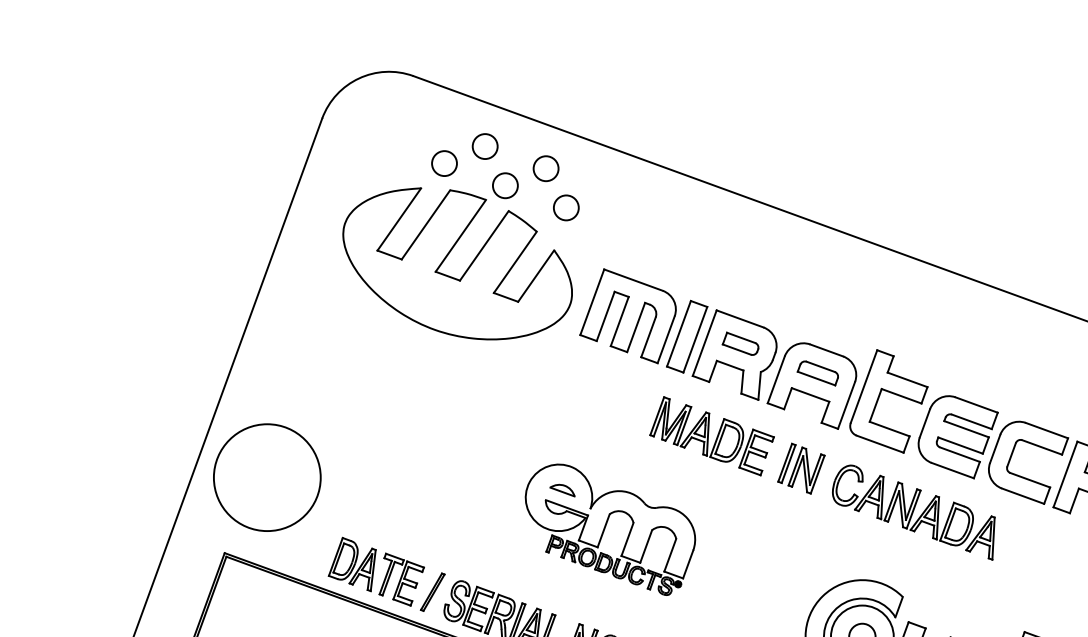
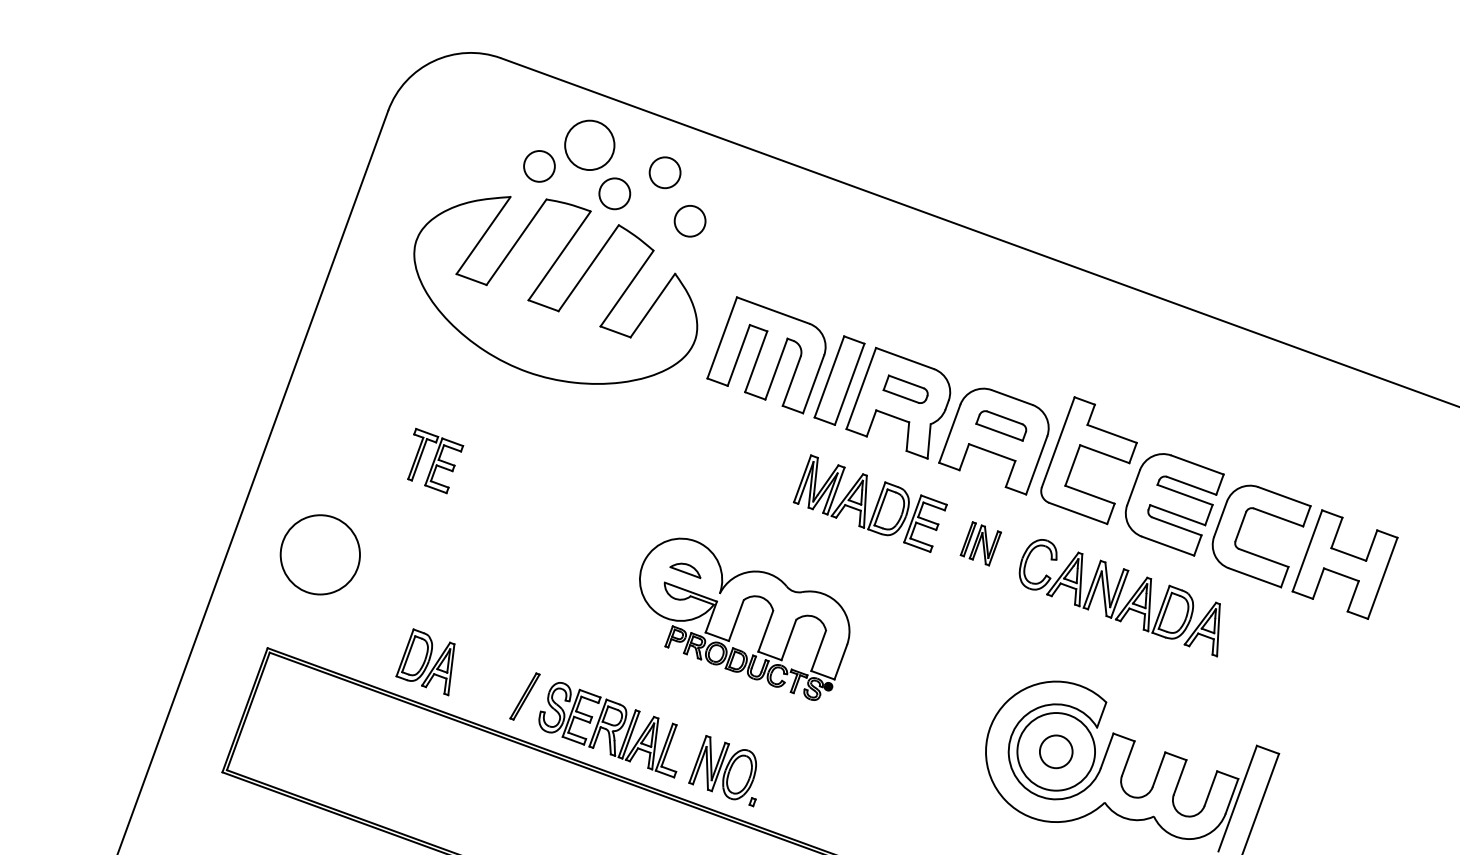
circle: (484, 145) -> (589, 144), size x1.6
part: (801, 468) -> (980, 543), size x0.7
circle: (267, 477) -> (320, 554), size x0.6
part: (401, 579) -> (435, 460), moved

